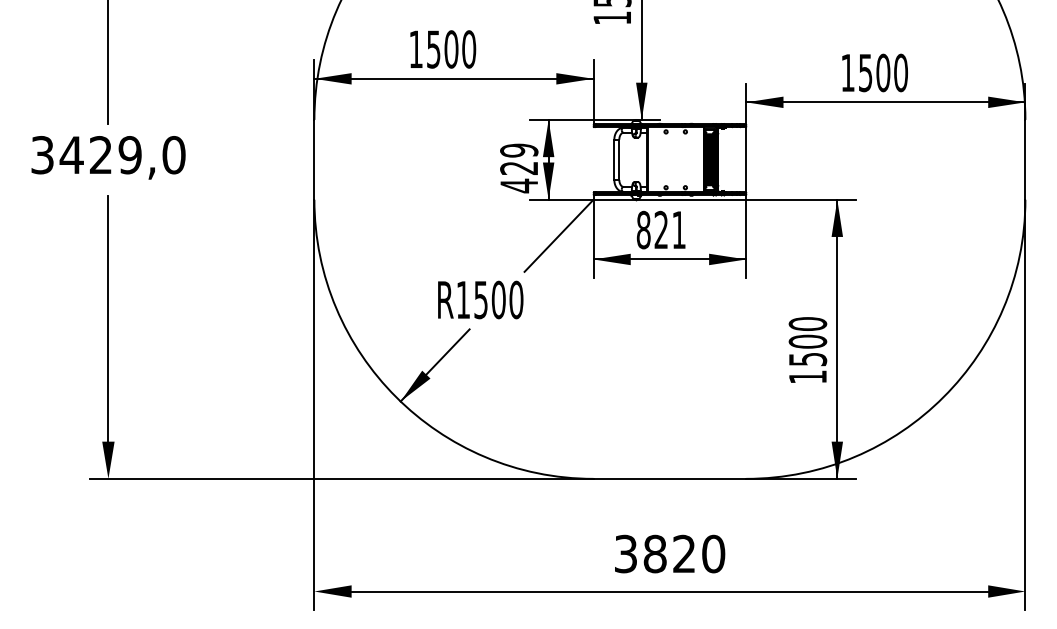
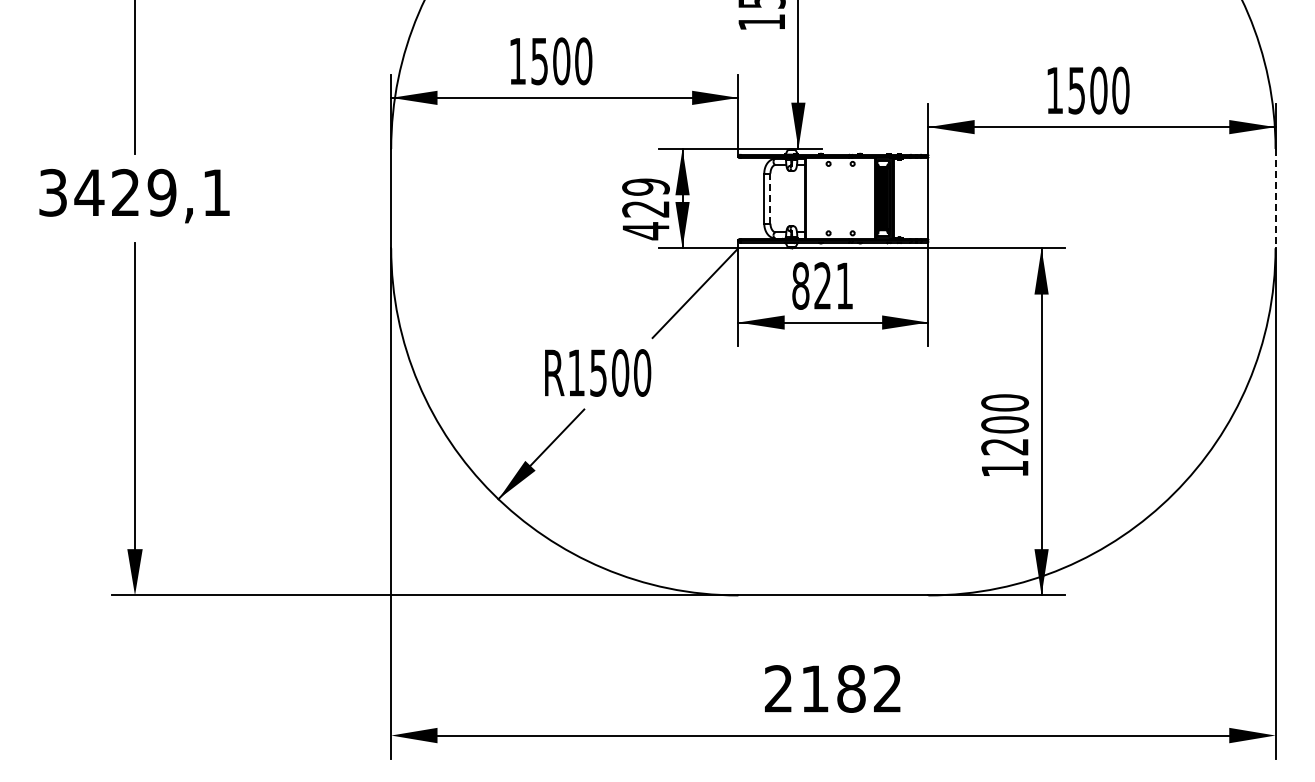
text: (173, 154) -> (216, 192), 3429,0 -> 3429,1
line: (619, 159) -> (770, 198), solid -> dashed
line: (1025, 159) -> (1275, 198), solid -> dashed
text: (808, 359) -> (1005, 447), 1500 -> 1200
text: (670, 553) -> (833, 688), 3820 -> 2182

